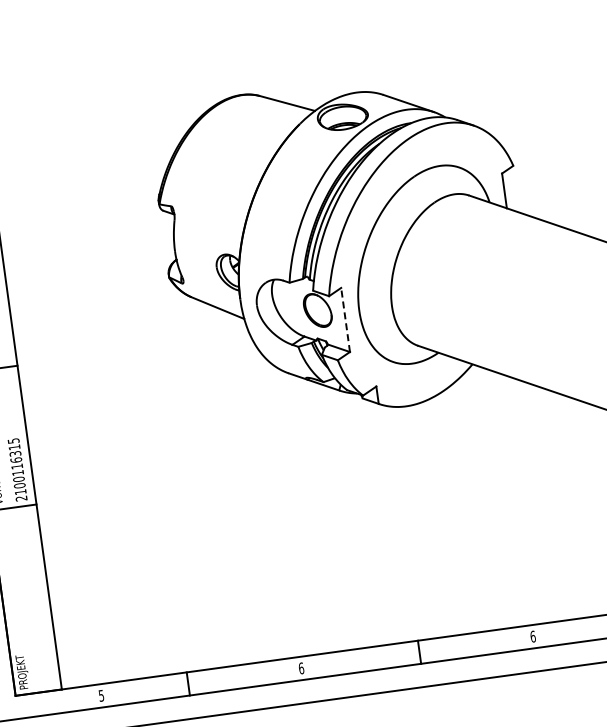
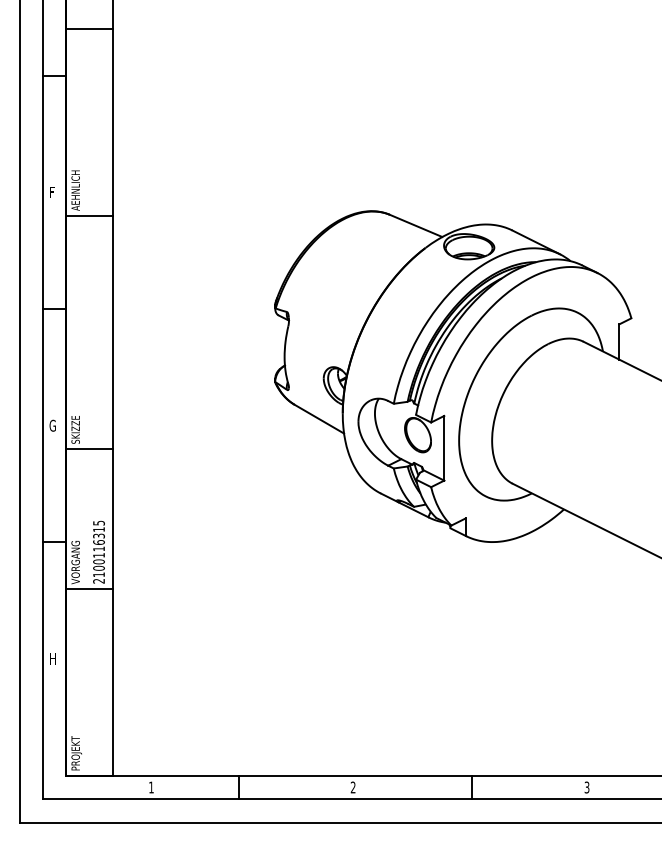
line: (345, 319) -> (444, 447), dashed -> solid
text: (532, 636) -> (586, 787), 6 -> 3
text: (300, 668) -> (352, 787), 6 -> 2
text: (101, 695) -> (151, 787), 5 -> 1

